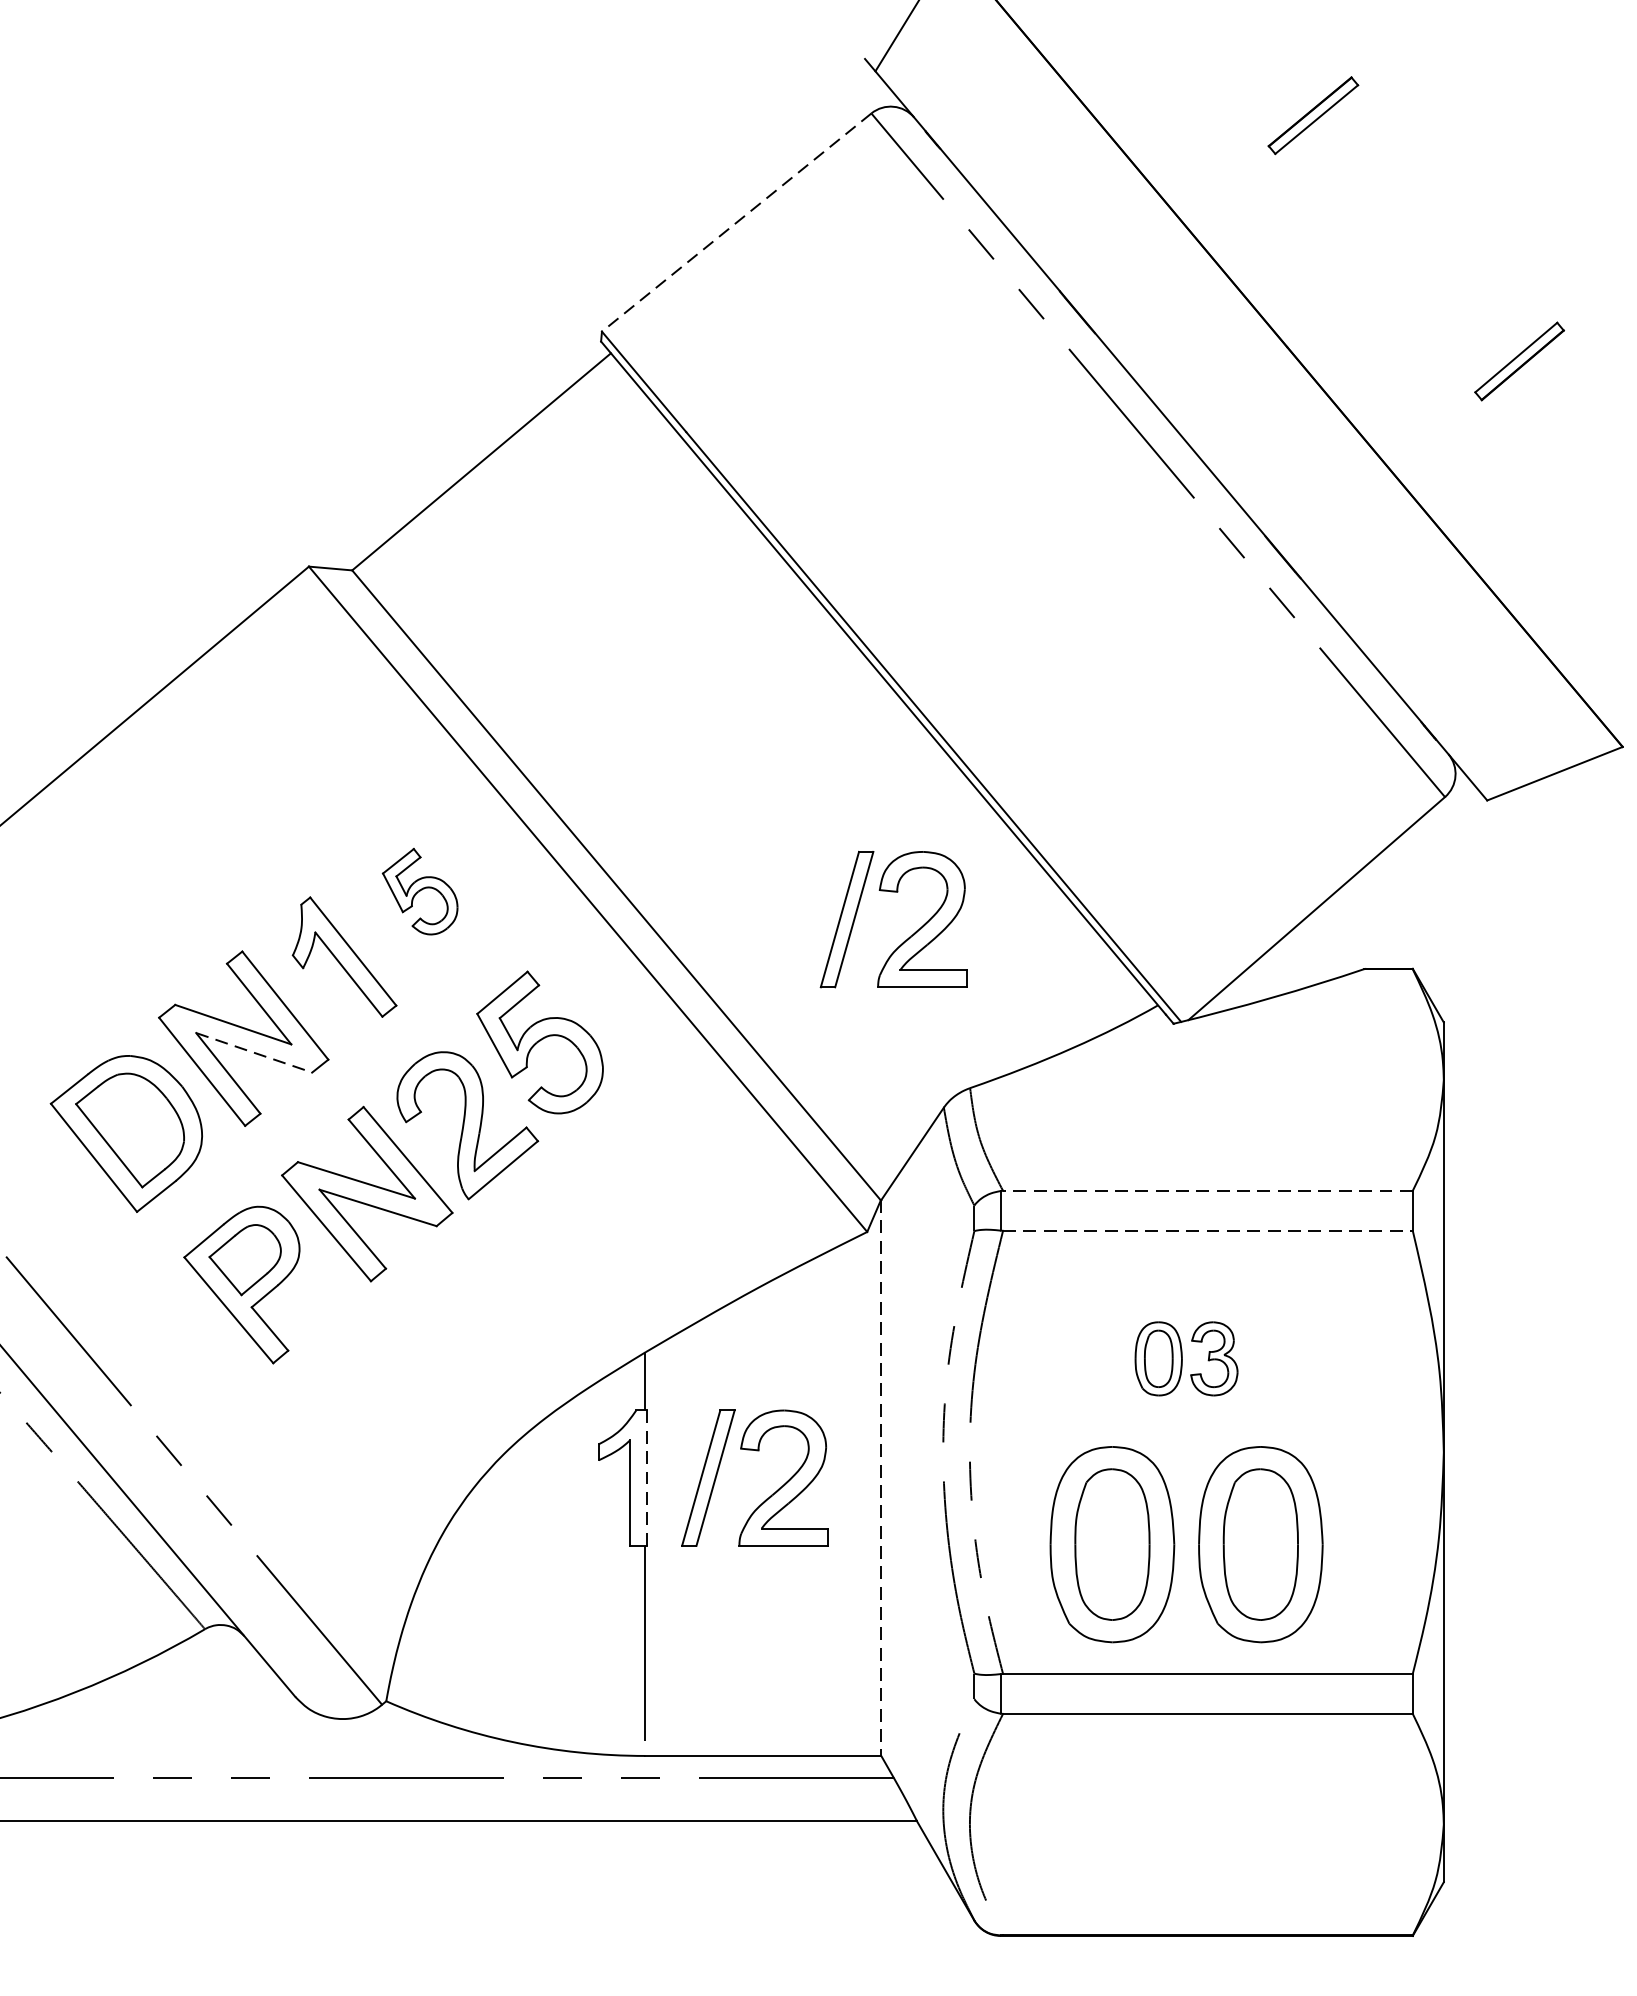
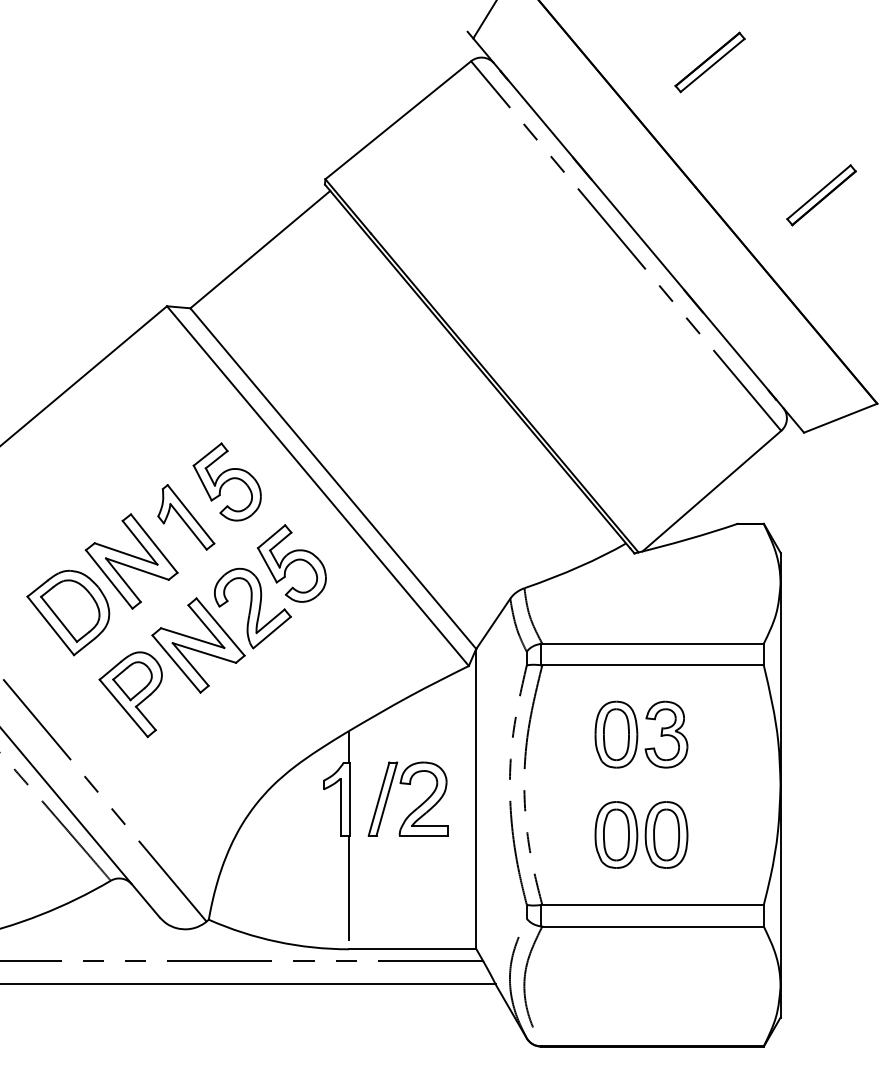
part: (1312, 115) -> (709, 62), size x1.43
line: (737, 223) -> (398, 120), dashed -> solid
part: (1519, 361) -> (821, 195), size x1.43
part: (418, 890) -> (226, 481), size x1.67
part: (907, 936) -> (490, 506), removed
line: (254, 1053) -> (137, 569), dashed -> solid
line: (1208, 1190) -> (653, 643), dashed -> solid
line: (1208, 1231) -> (653, 665), dashed -> solid
part: (1186, 1358) -> (641, 734), size x1.67
line: (648, 1478) -> (350, 799), dashed -> solid
line: (881, 1478) -> (476, 799), dashed -> solid
part: (1186, 1543) -> (641, 834), size x0.62

